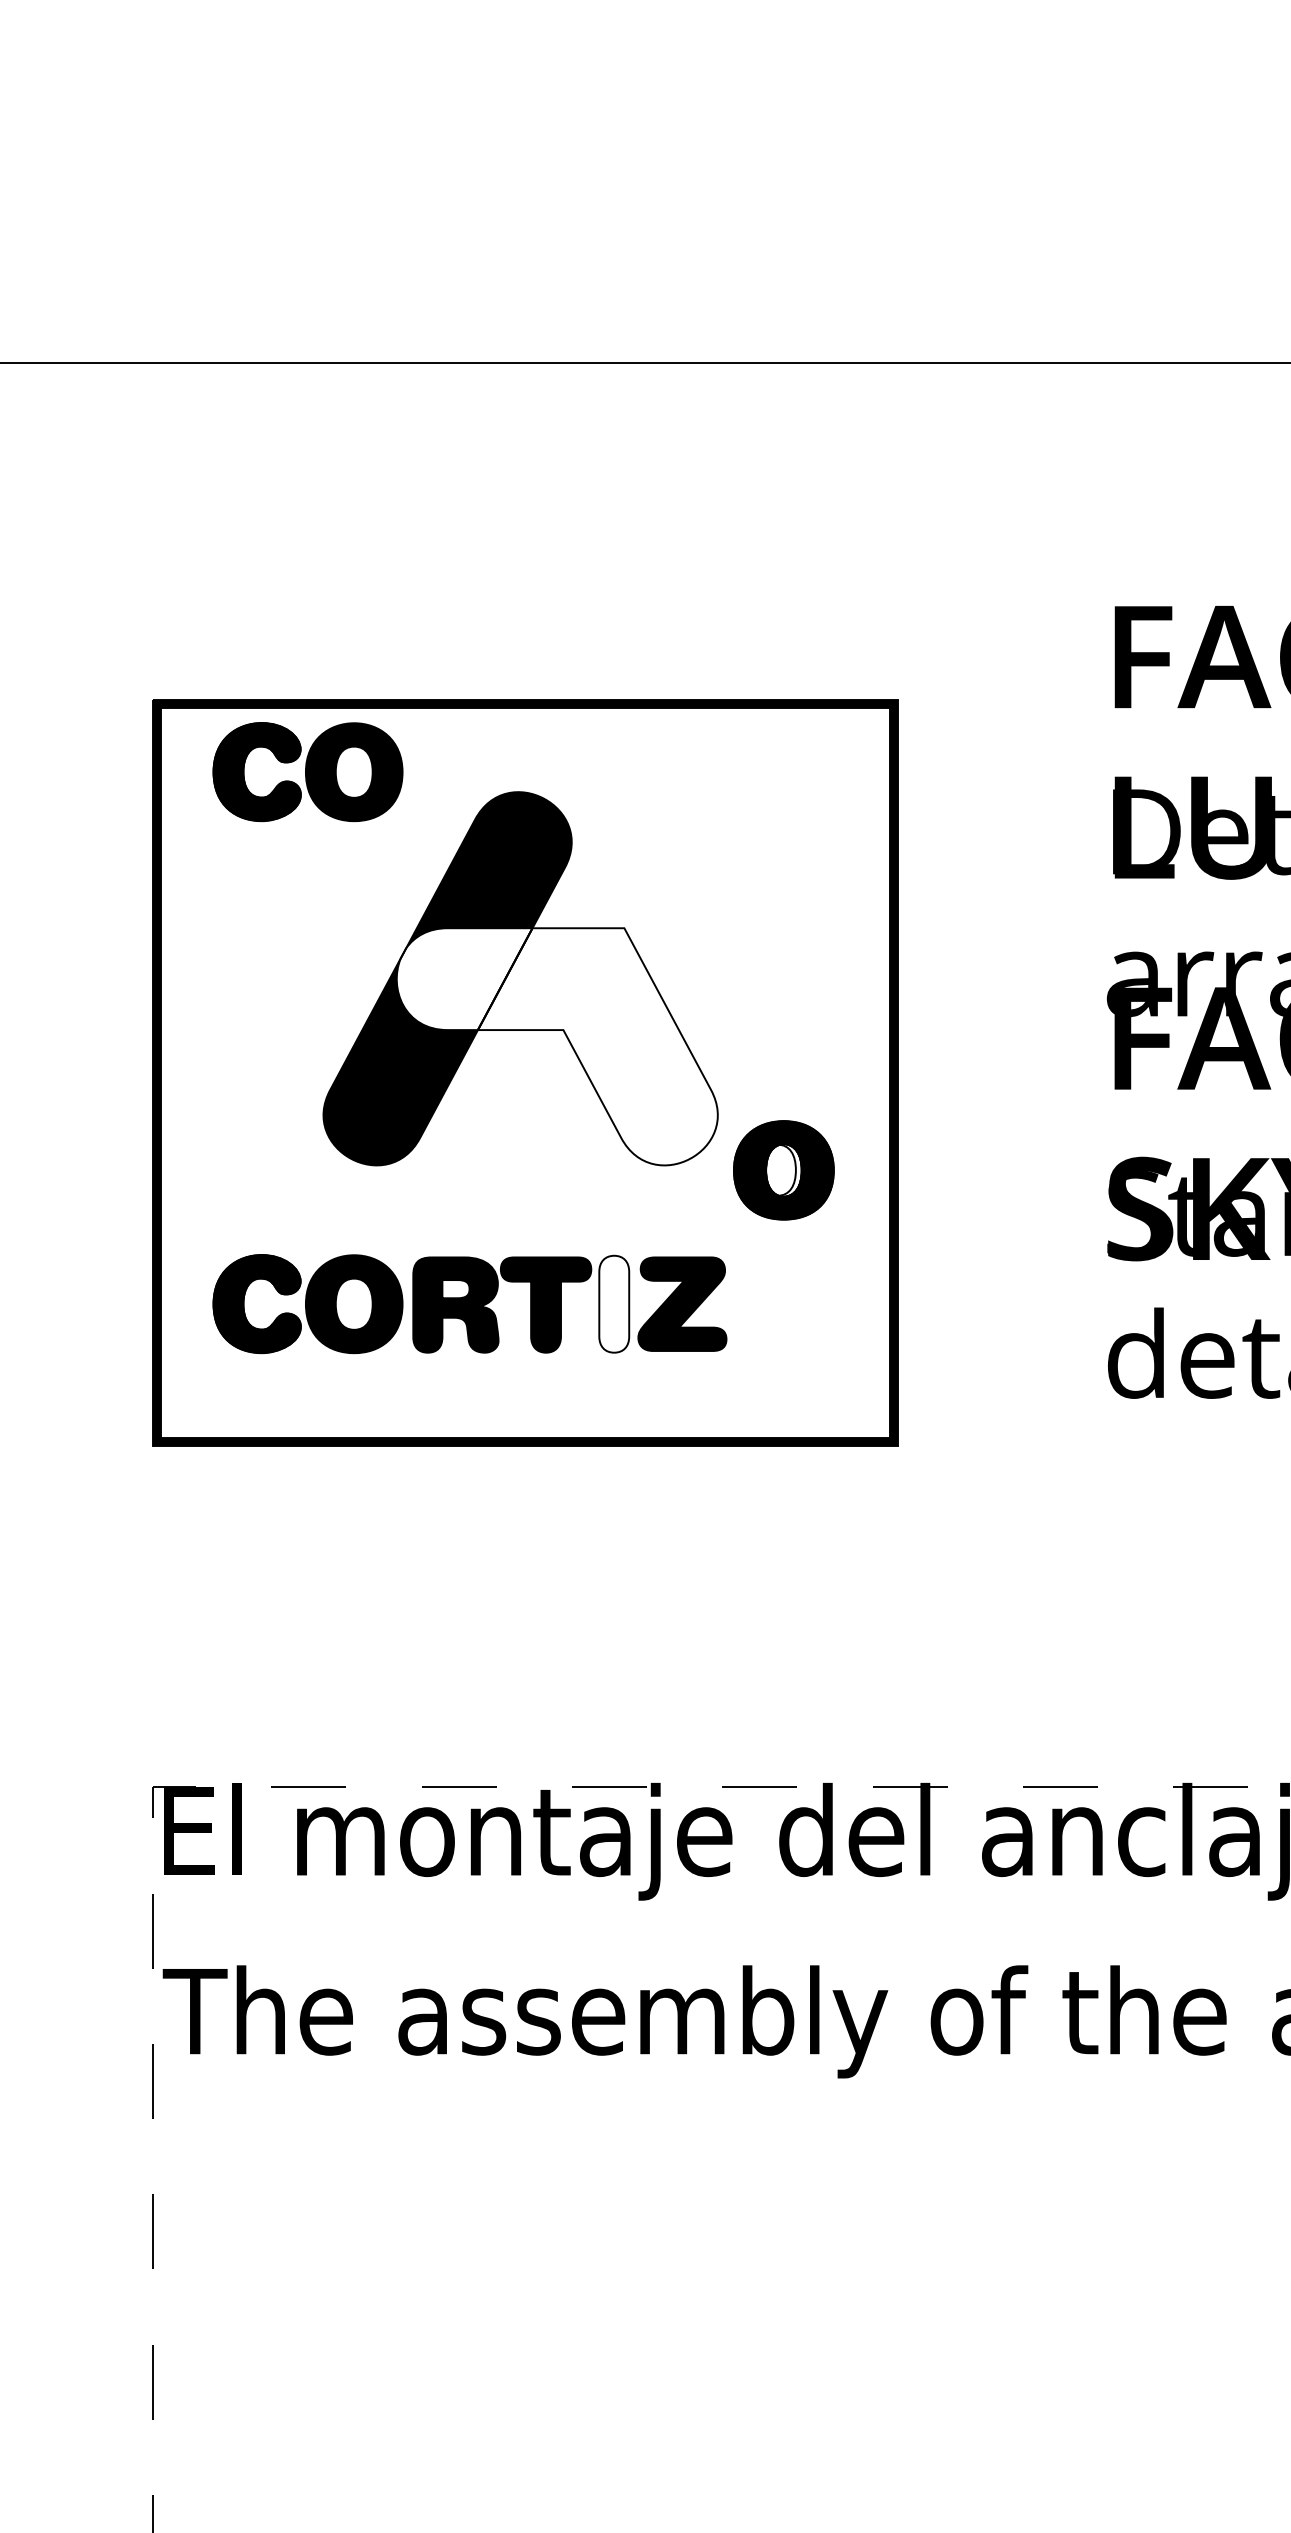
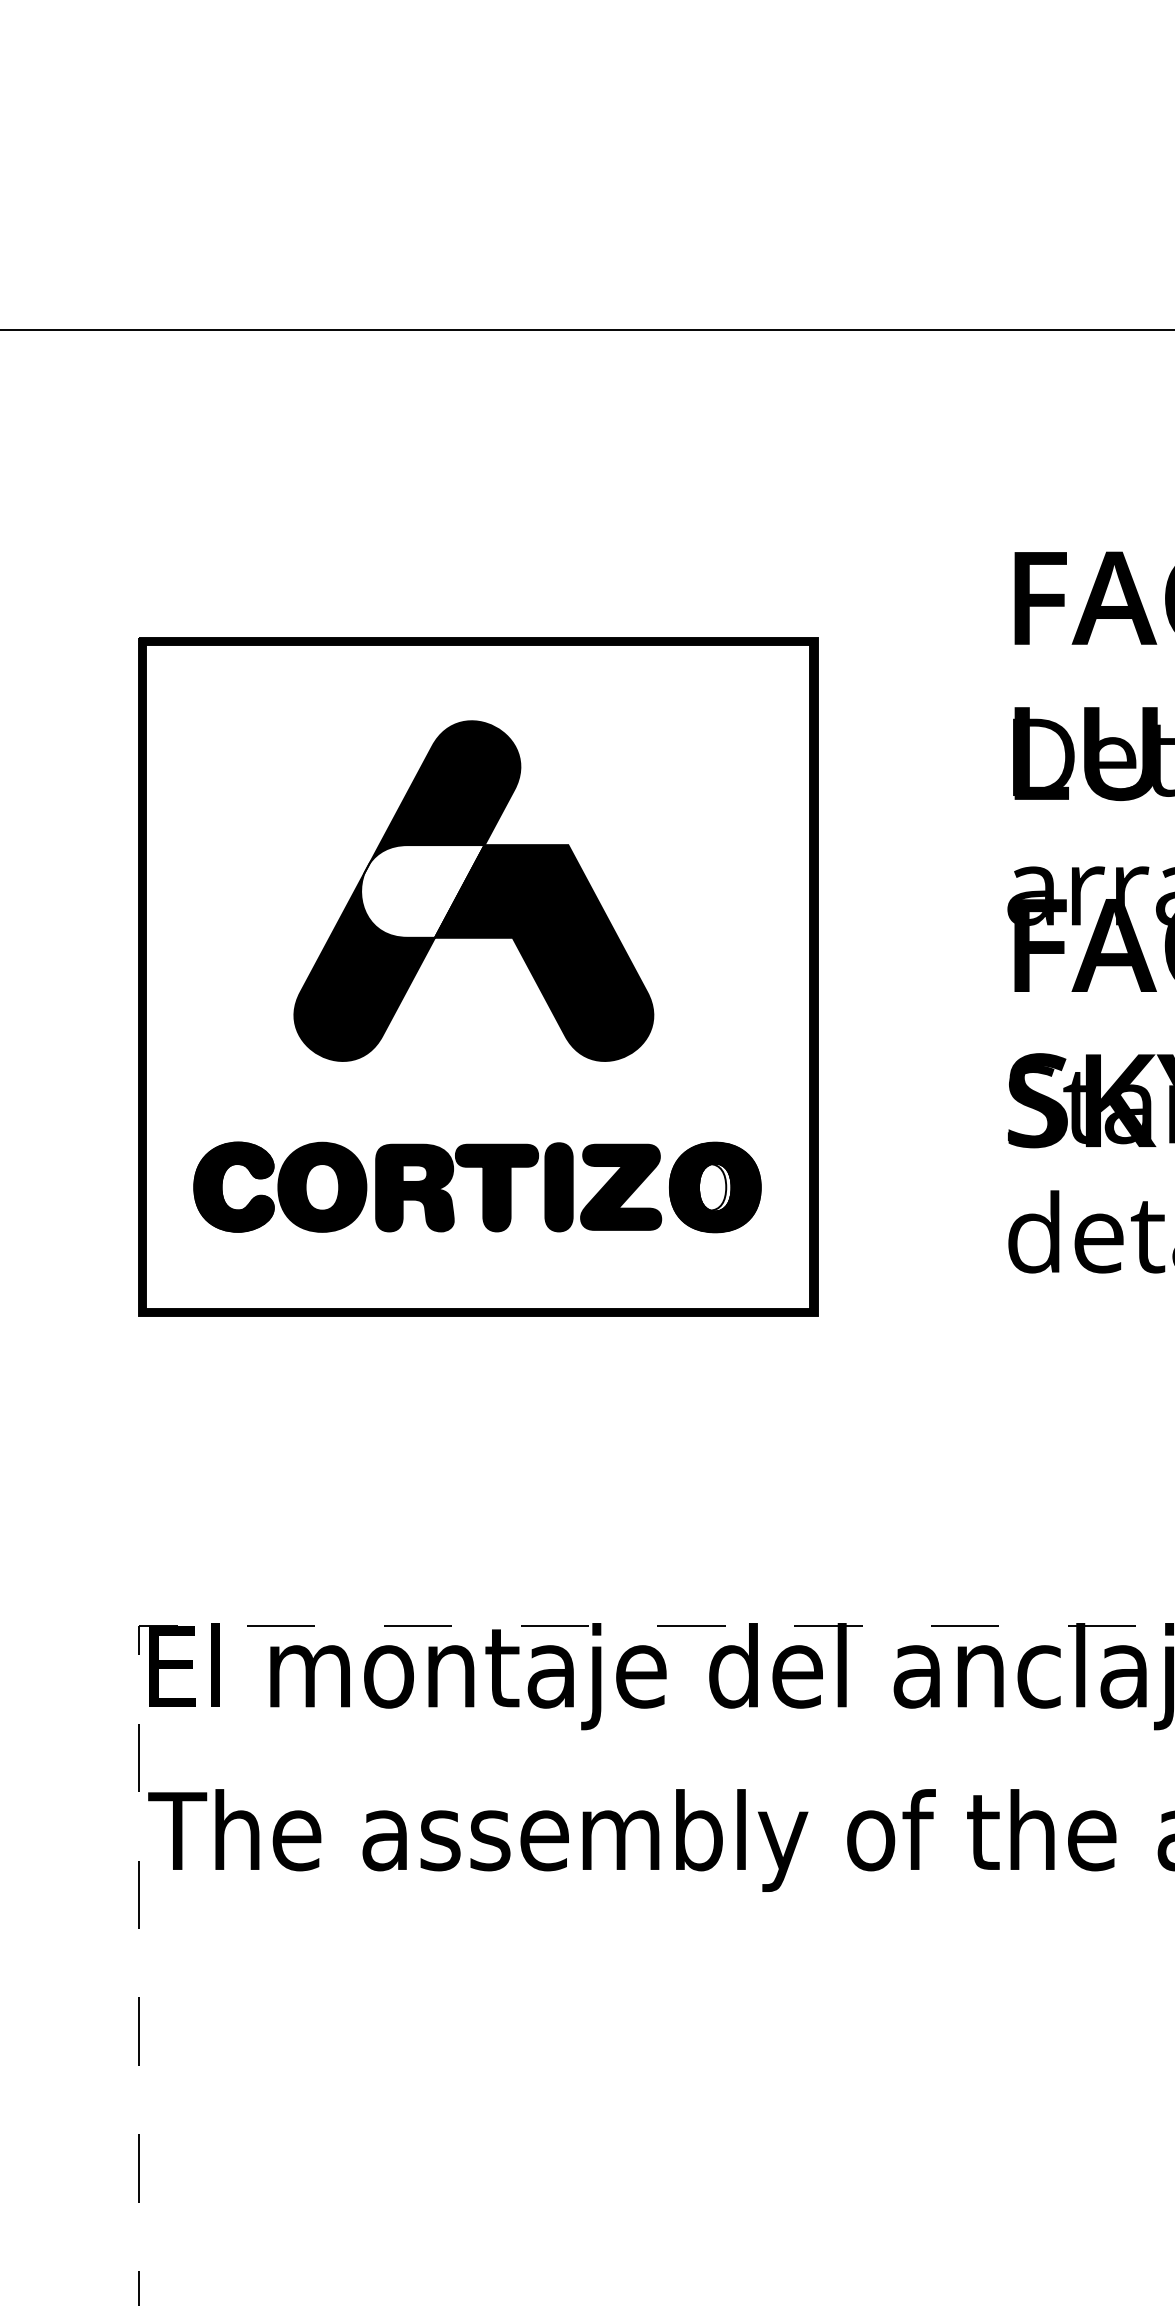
part: (307, 772) -> (279, 703), removed
fill: (597, 1046) -> (543, 952), added
part: (783, 1170) -> (714, 1187), moved
fill: (614, 1303) -> (559, 1186), added

